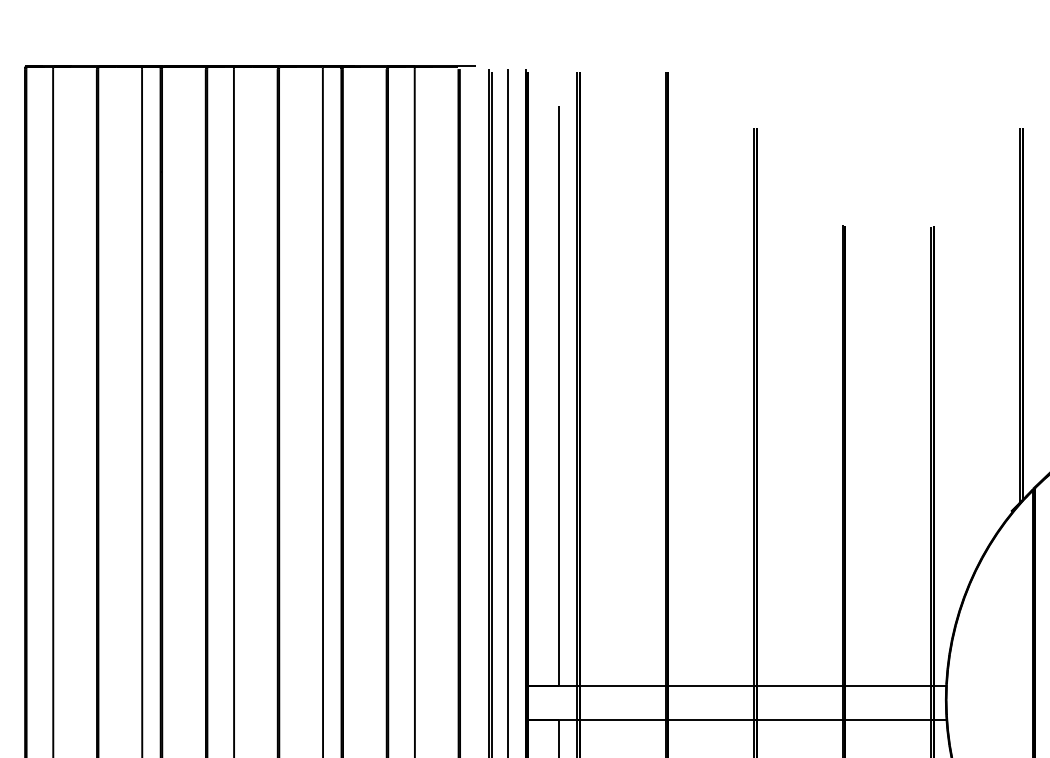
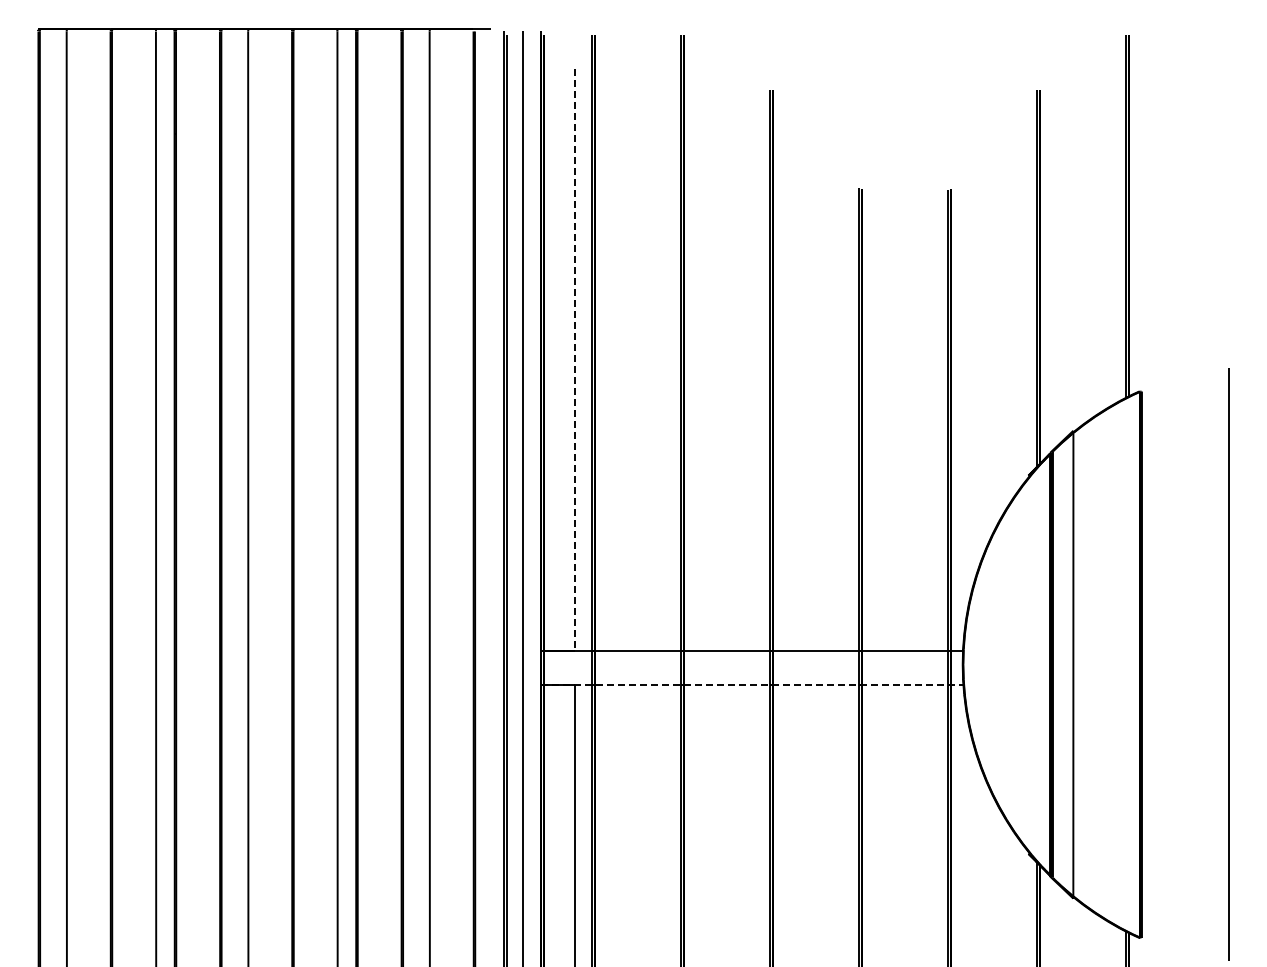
line: (559, 396) -> (574, 360), solid -> dashed
line: (736, 719) -> (752, 684), solid -> dashed

